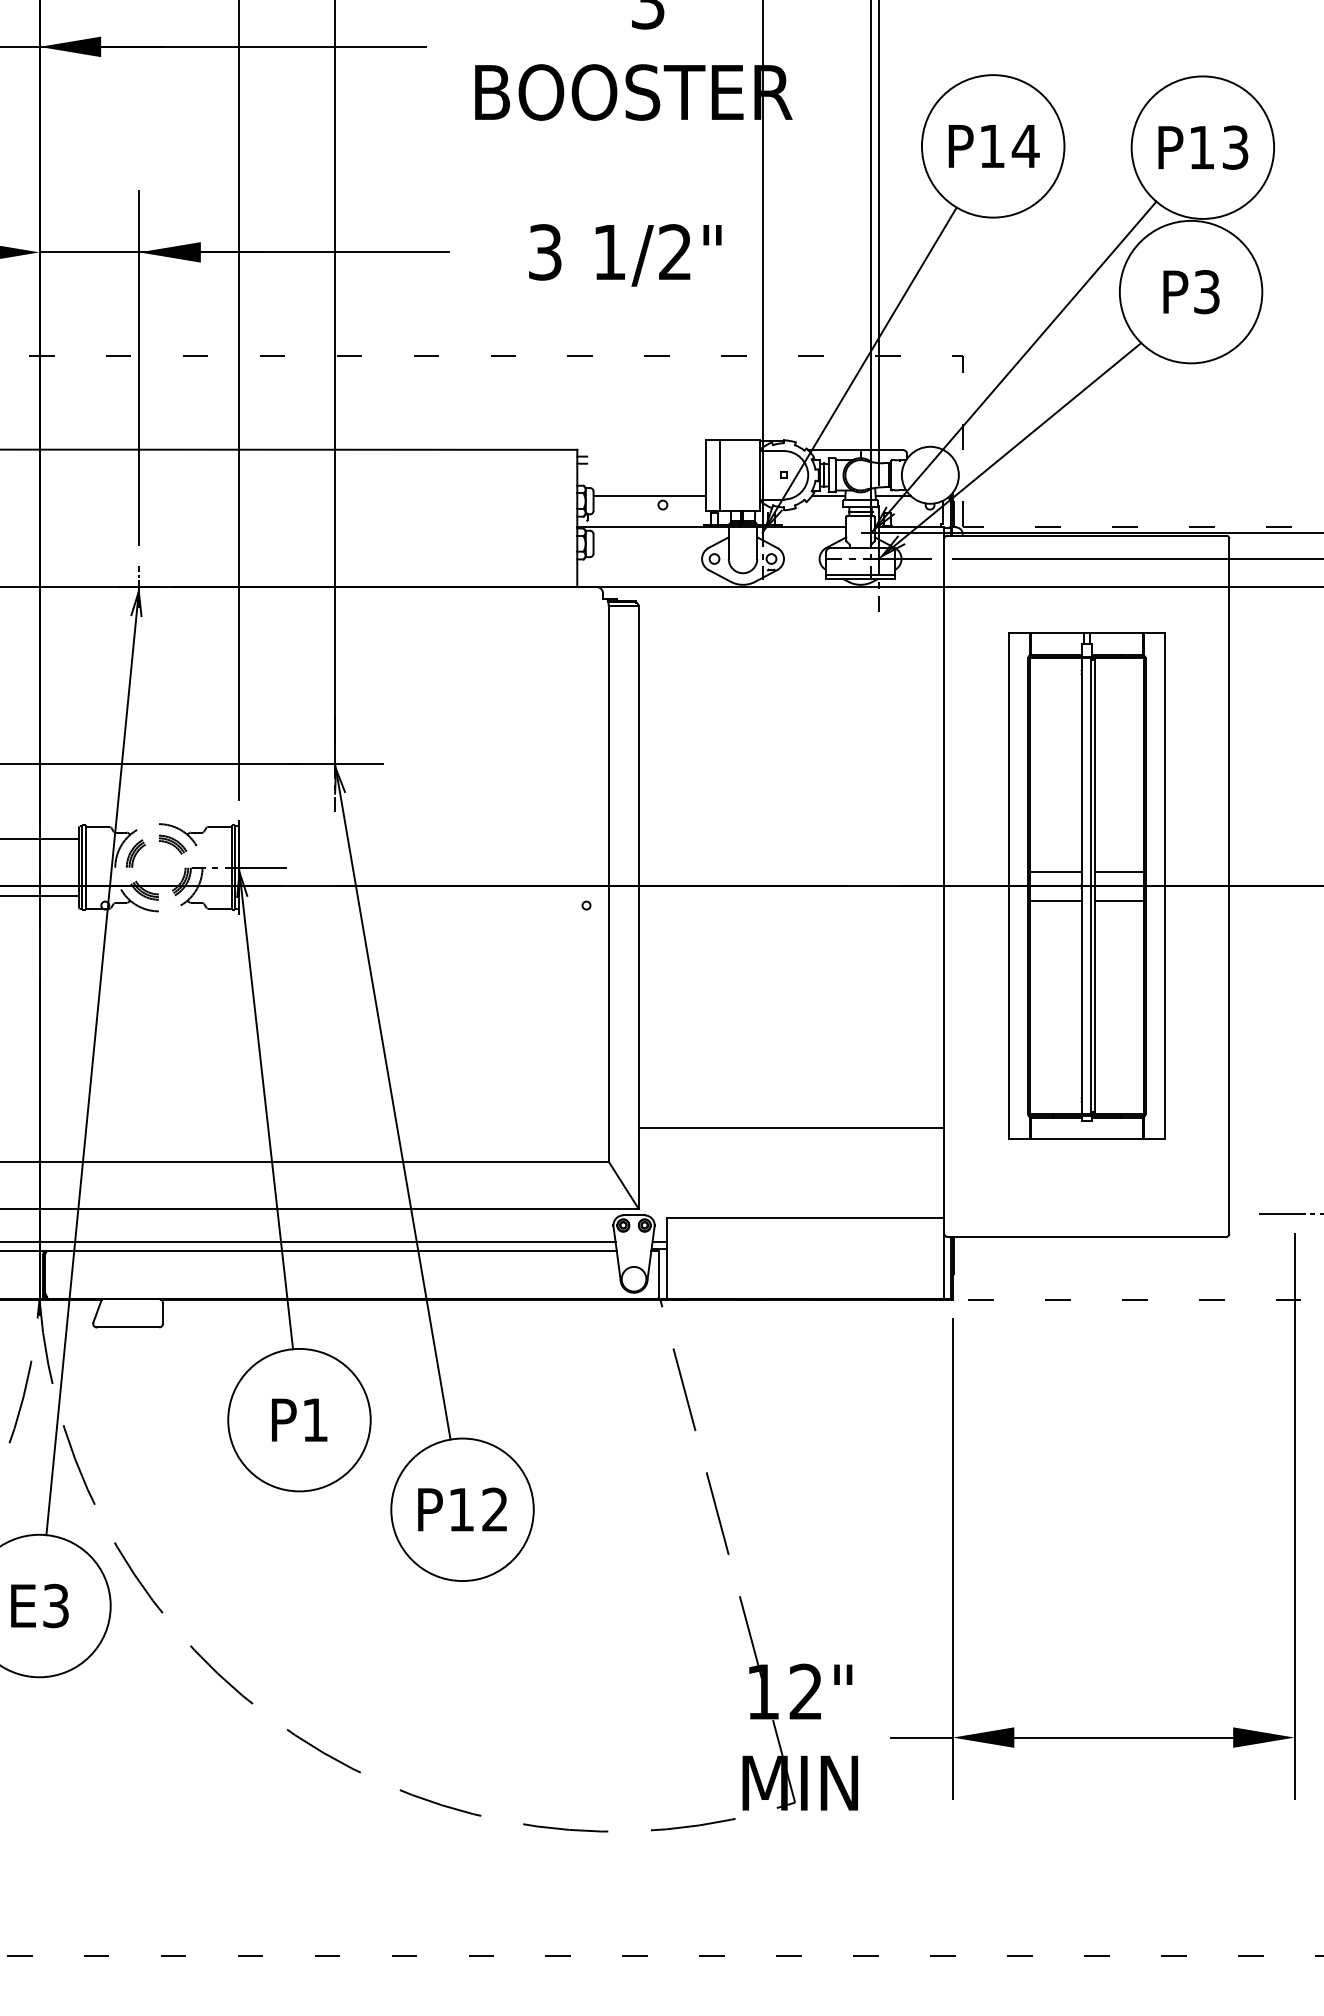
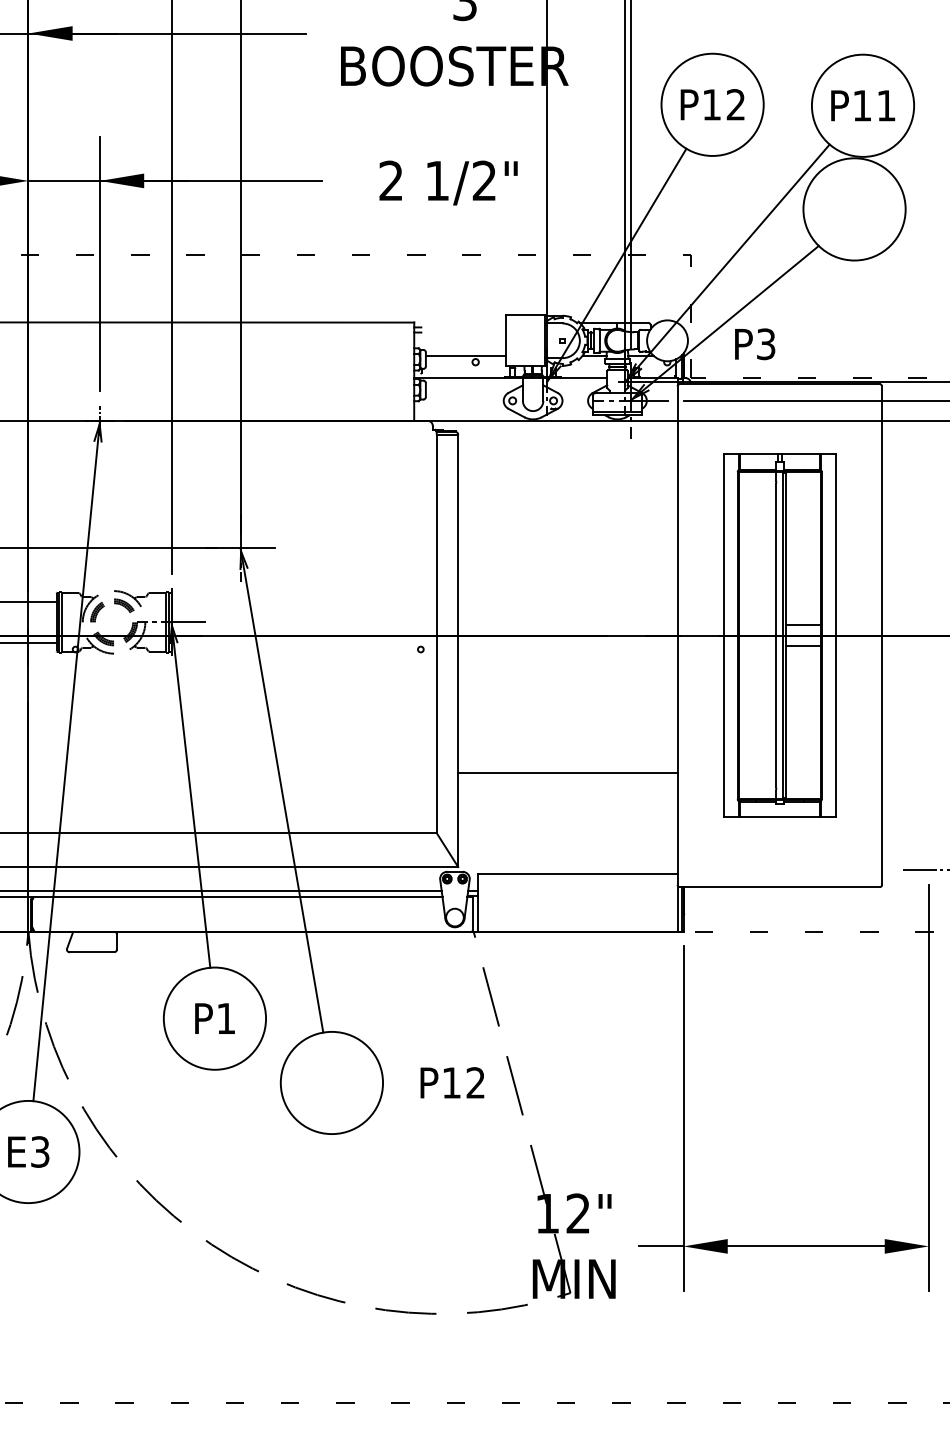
text: (1025, 145) -> (735, 104), P14 -> P12
text: (1235, 147) -> (886, 105), P13 -> P11
text: (545, 252) -> (391, 181), 3 -> 2
text: (1191, 292) -> (755, 344), moved
line: (719, 474) -> (516, 340), removed
line: (1055, 872) -> (757, 625), removed
line: (1055, 900) -> (757, 645), removed
line: (791, 1127) -> (567, 772), moved
text: (462, 1509) -> (452, 1082), moved

